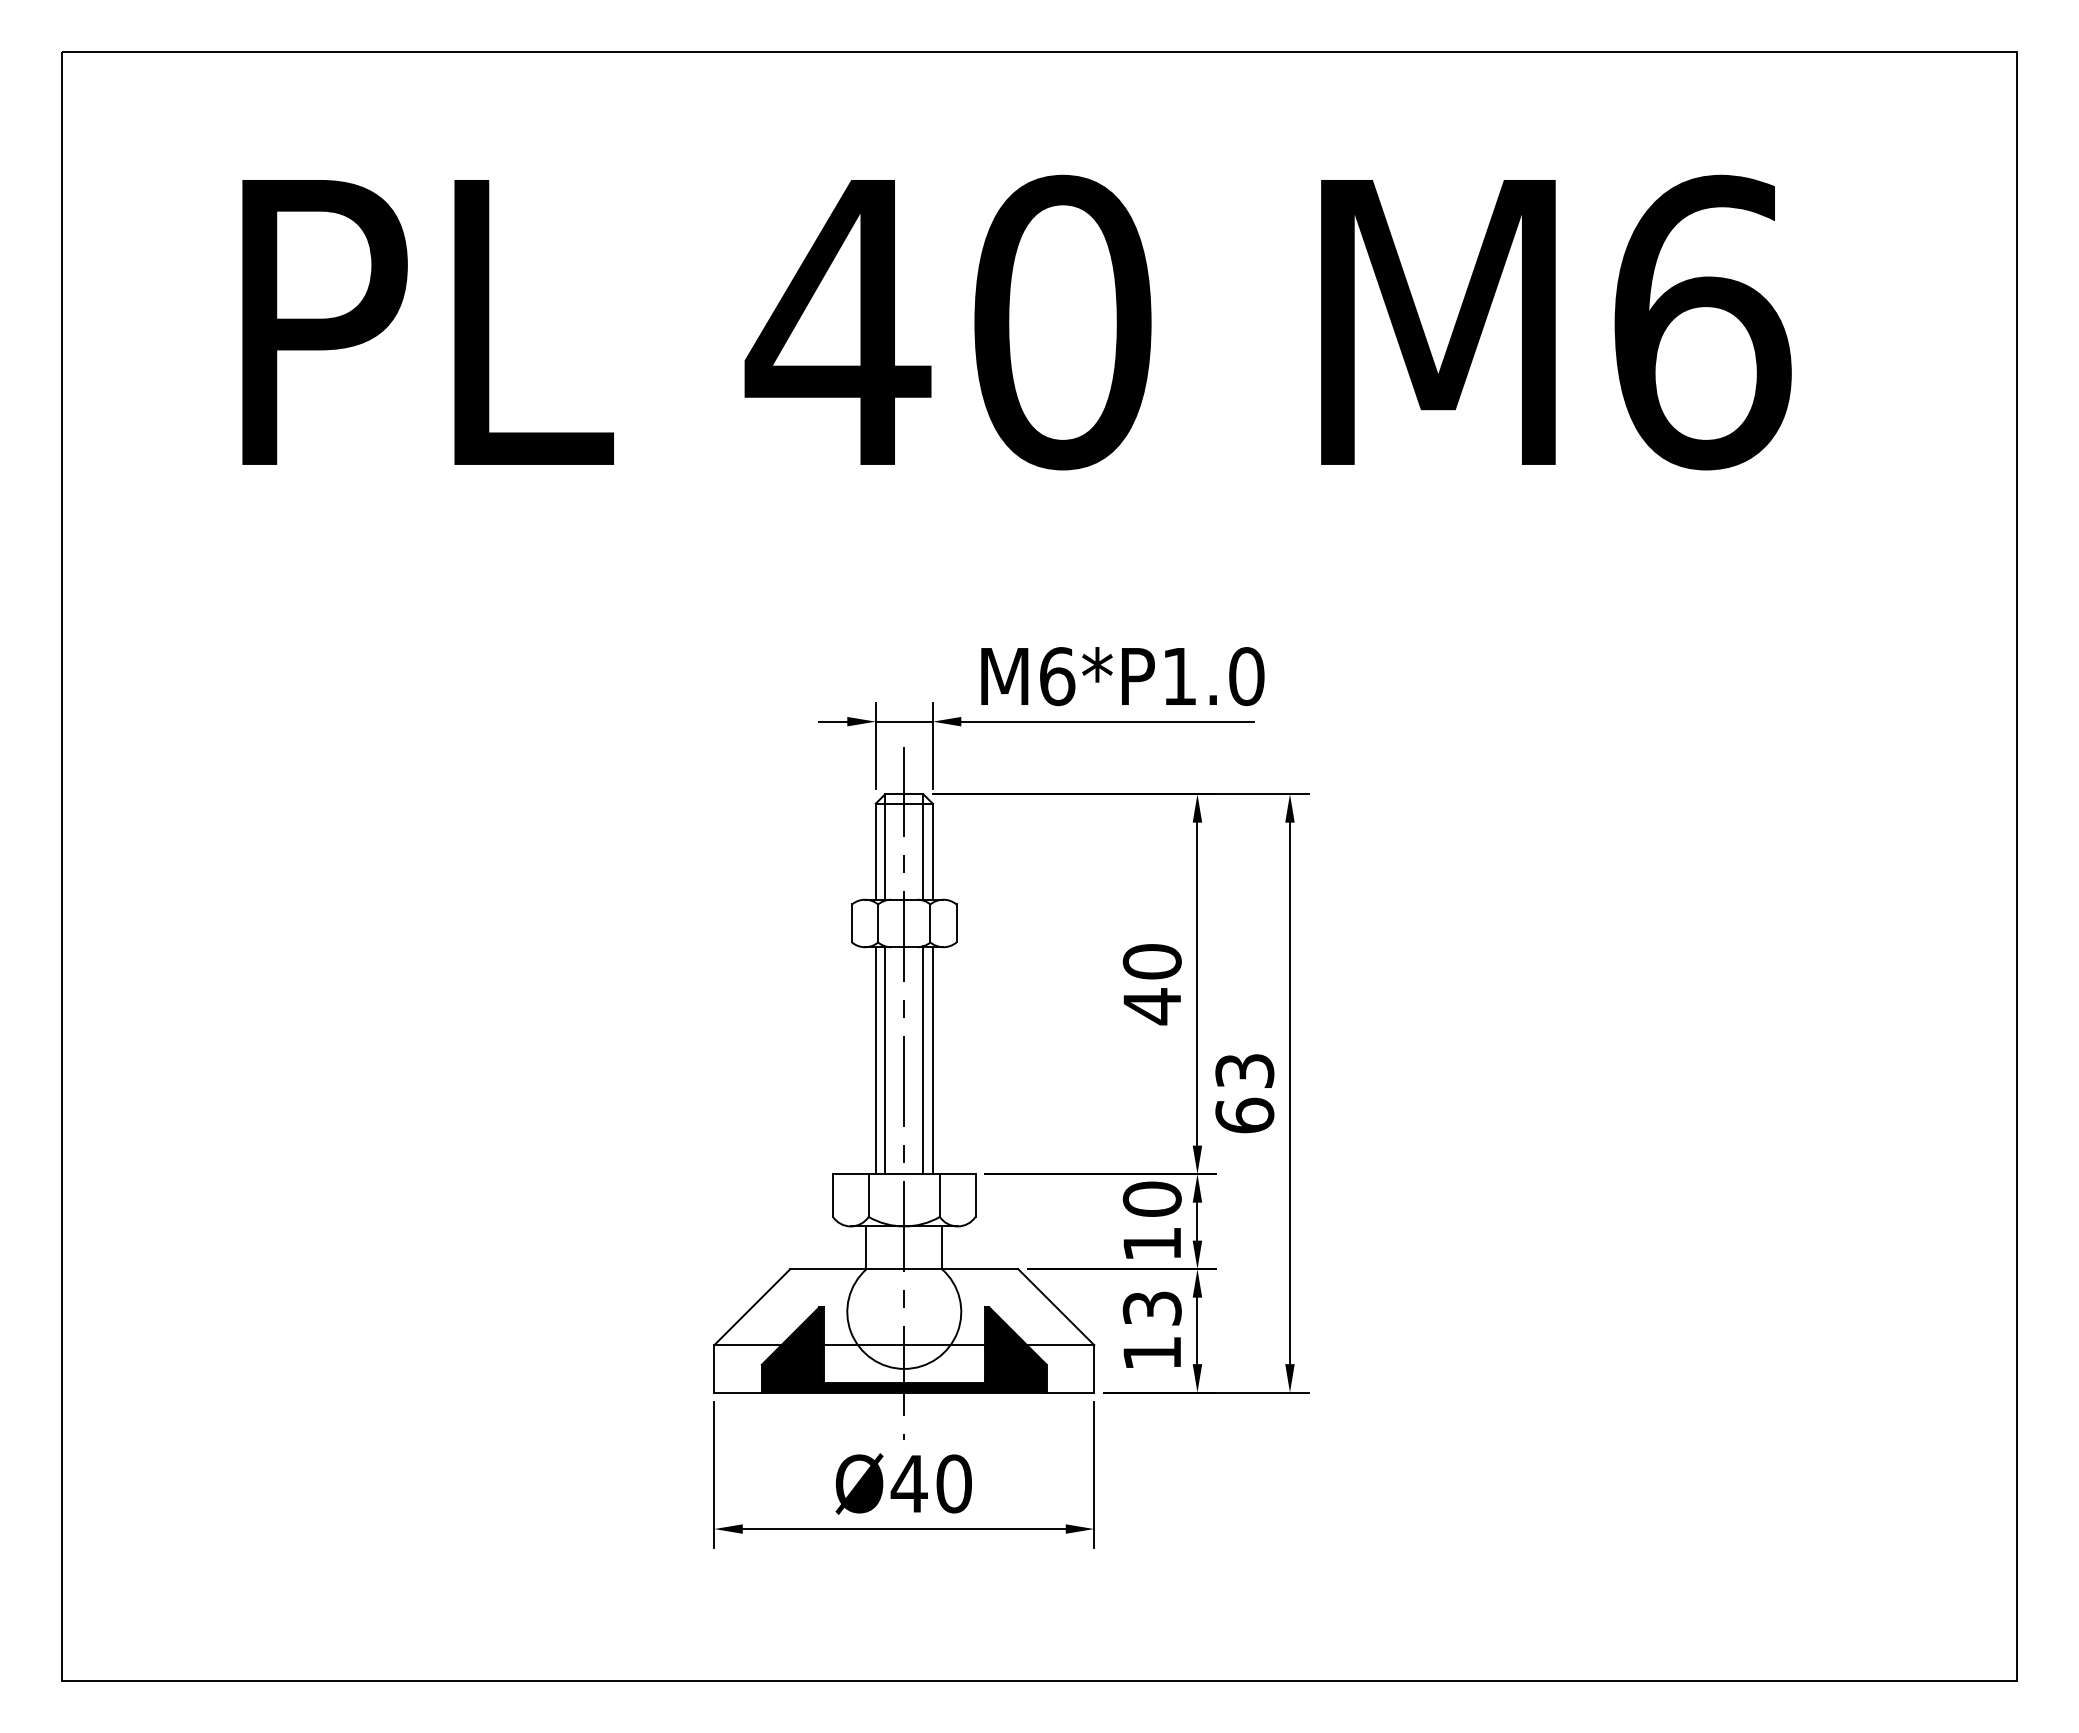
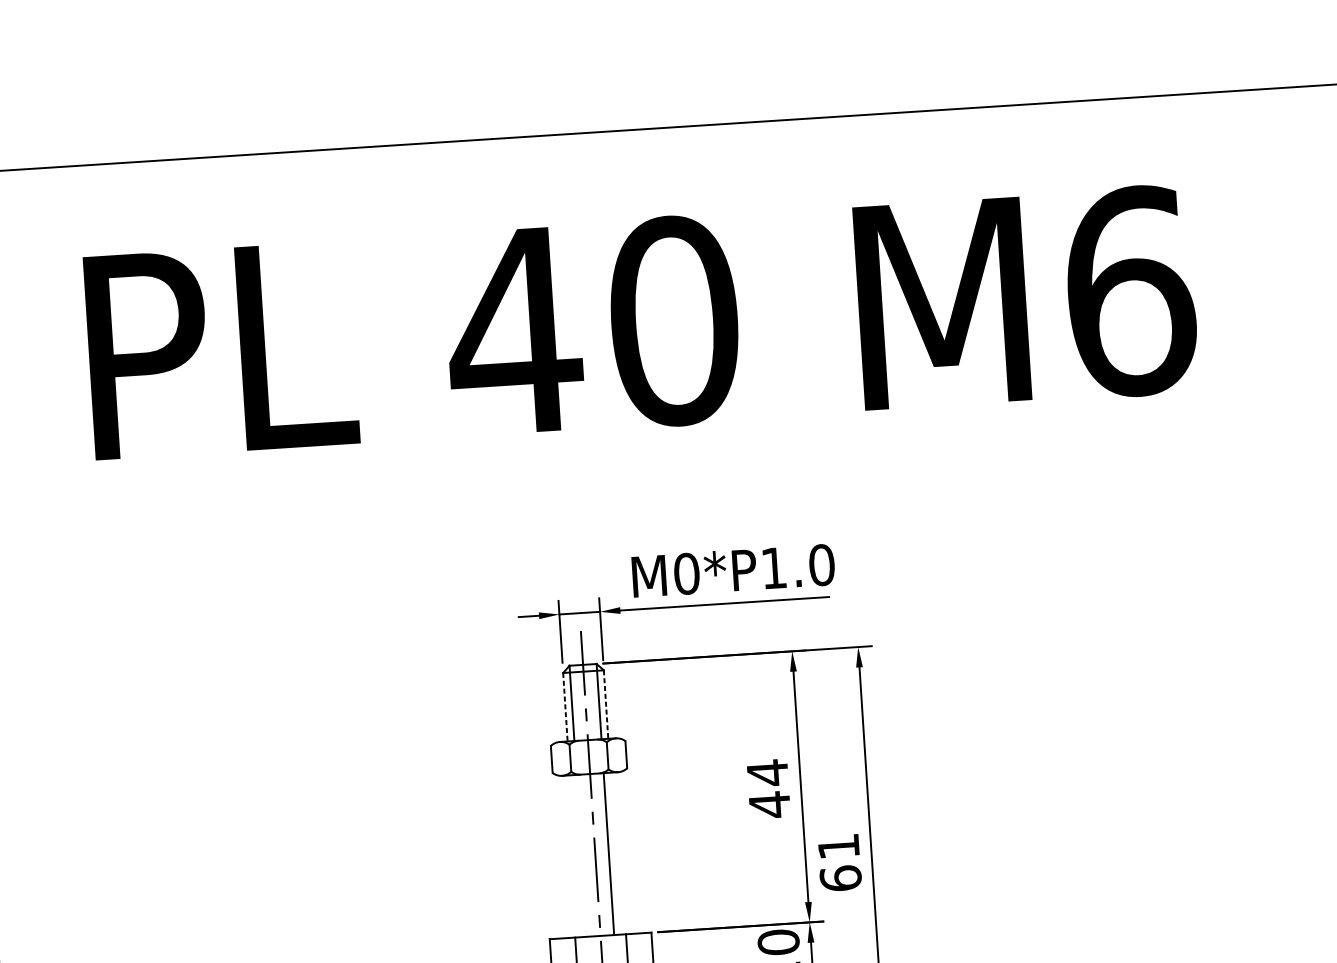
text: (1057, 676) -> (686, 573), M6*P1.0 -> M0*P1.0
line: (875, 852) -> (565, 707), solid -> dashed
line: (932, 852) -> (605, 705), solid -> dashed
text: (1151, 961) -> (767, 772), 40 -> 44
line: (875, 1060) -> (574, 856), removed
line: (885, 1060) -> (581, 855), removed
line: (932, 1060) -> (615, 853), removed
text: (1244, 1070) -> (838, 846), 63 -> 61

